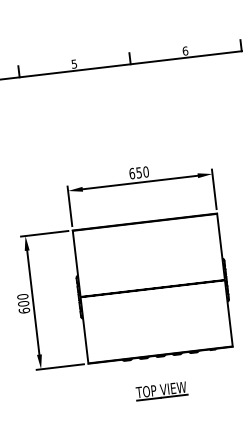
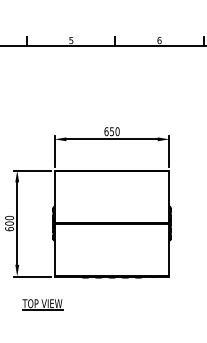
part: (161, 390) -> (42, 304), moved

